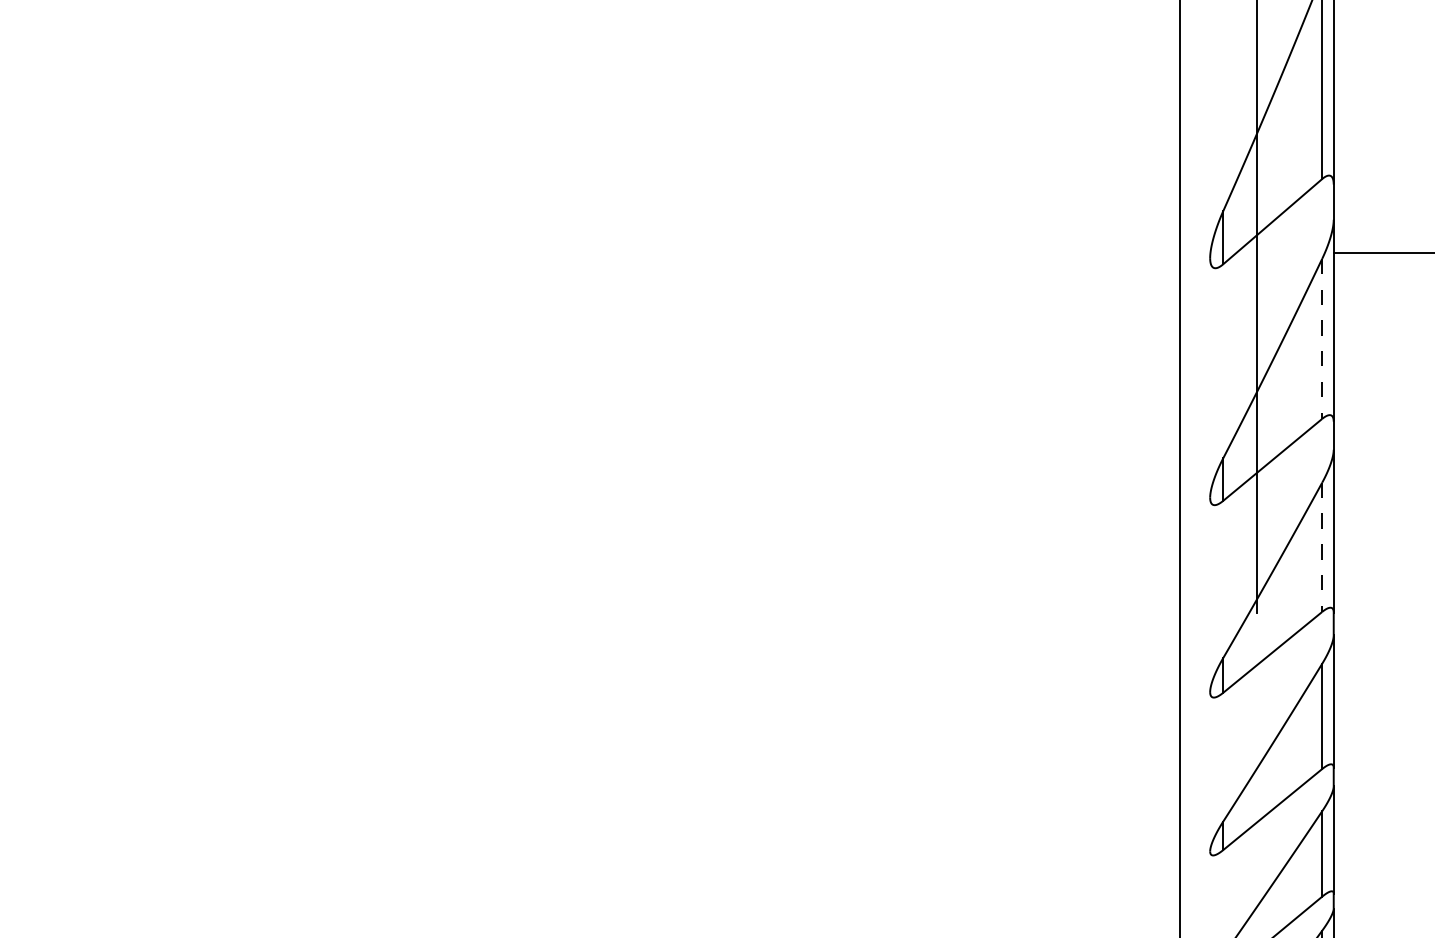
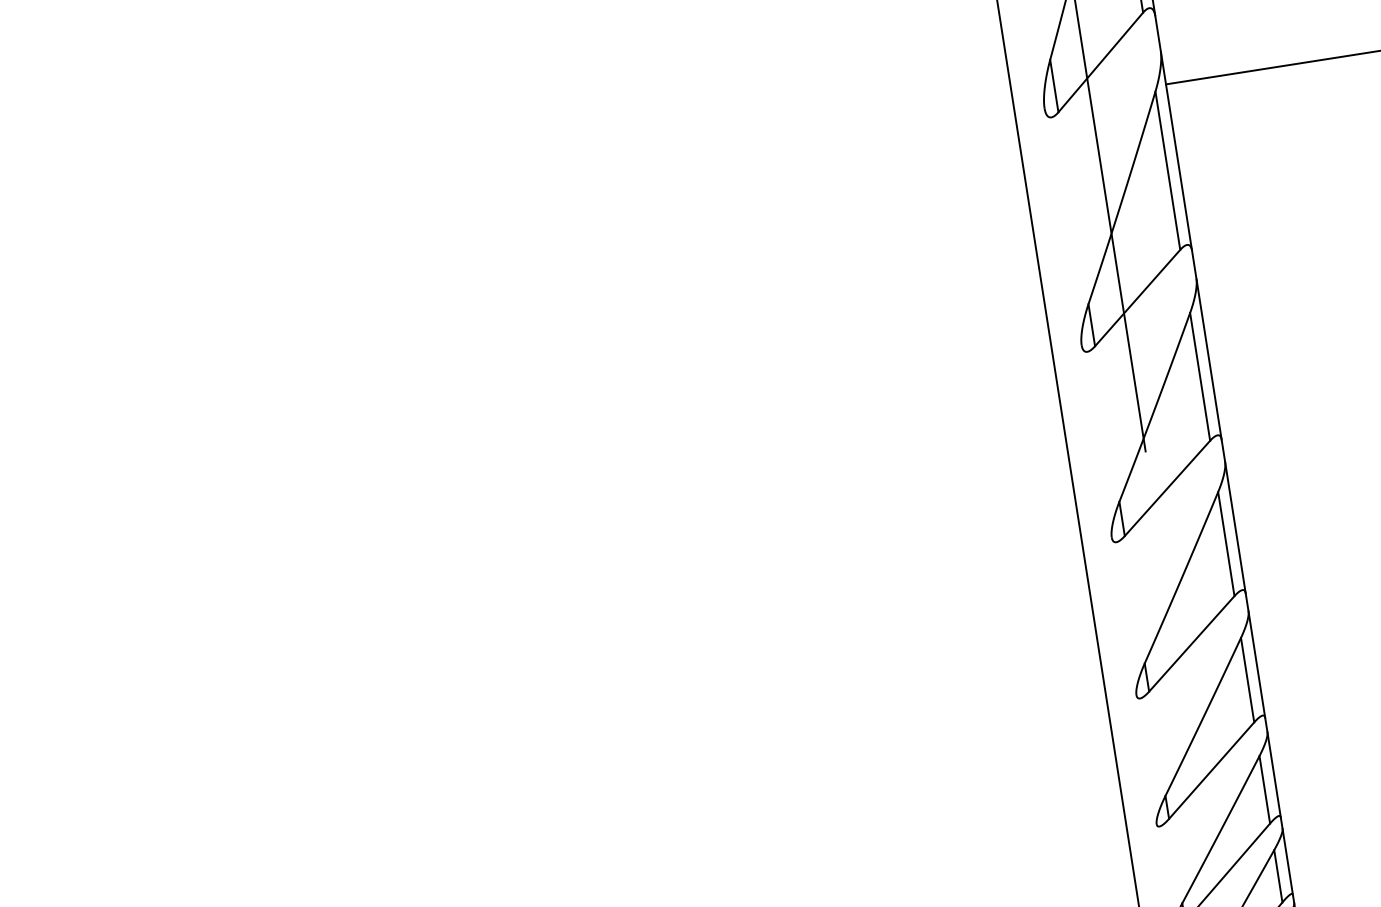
line: (1322, 339) -> (1168, 171), dashed -> solid
line: (1322, 547) -> (1200, 377), dashed -> solid

